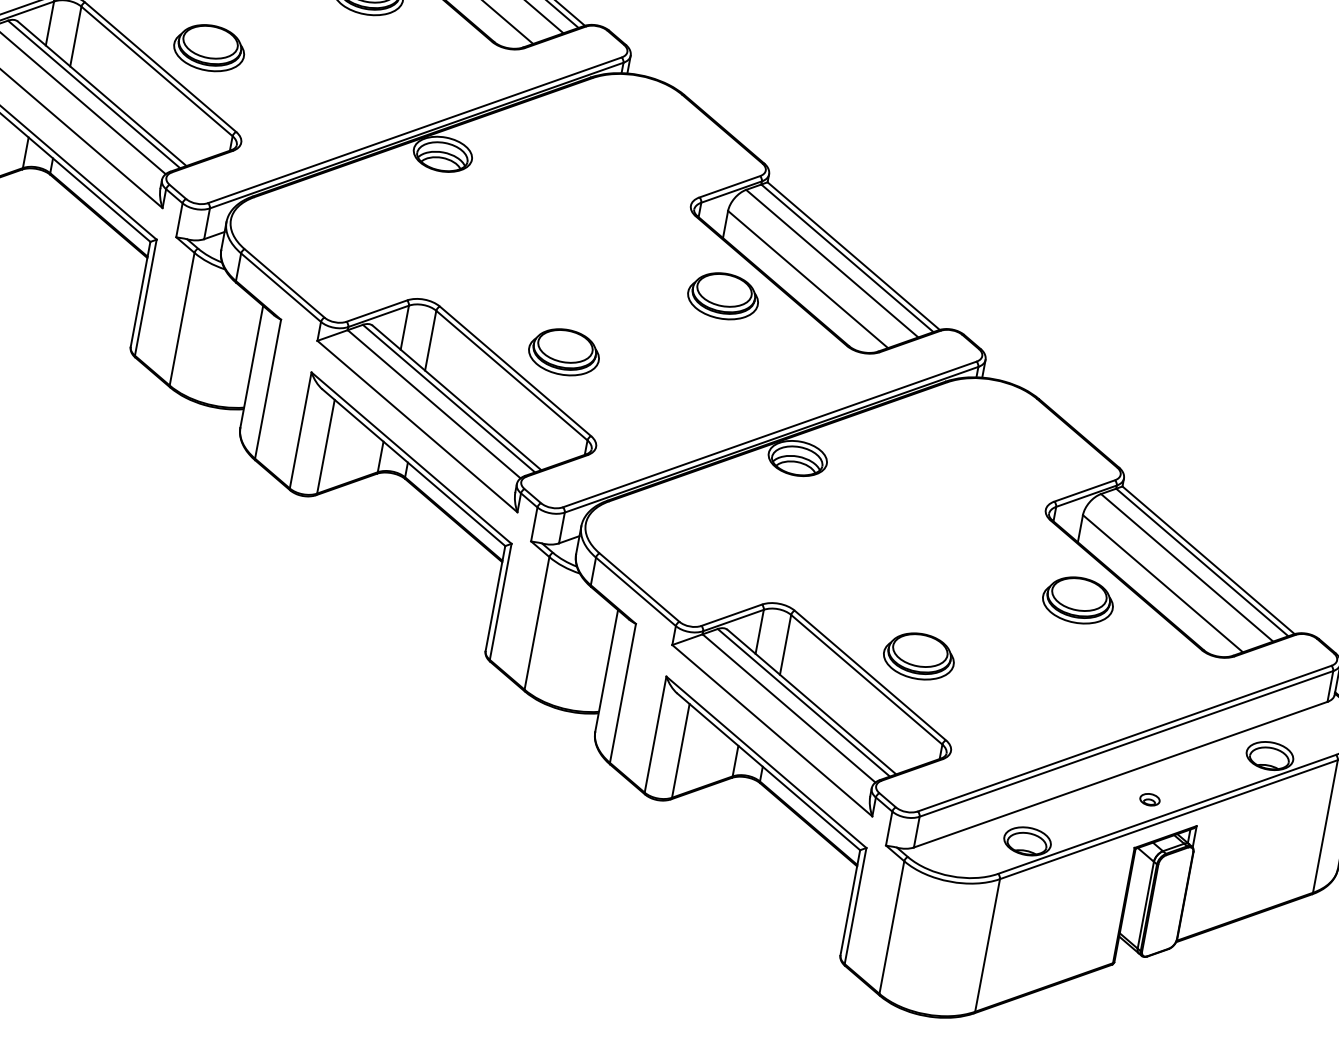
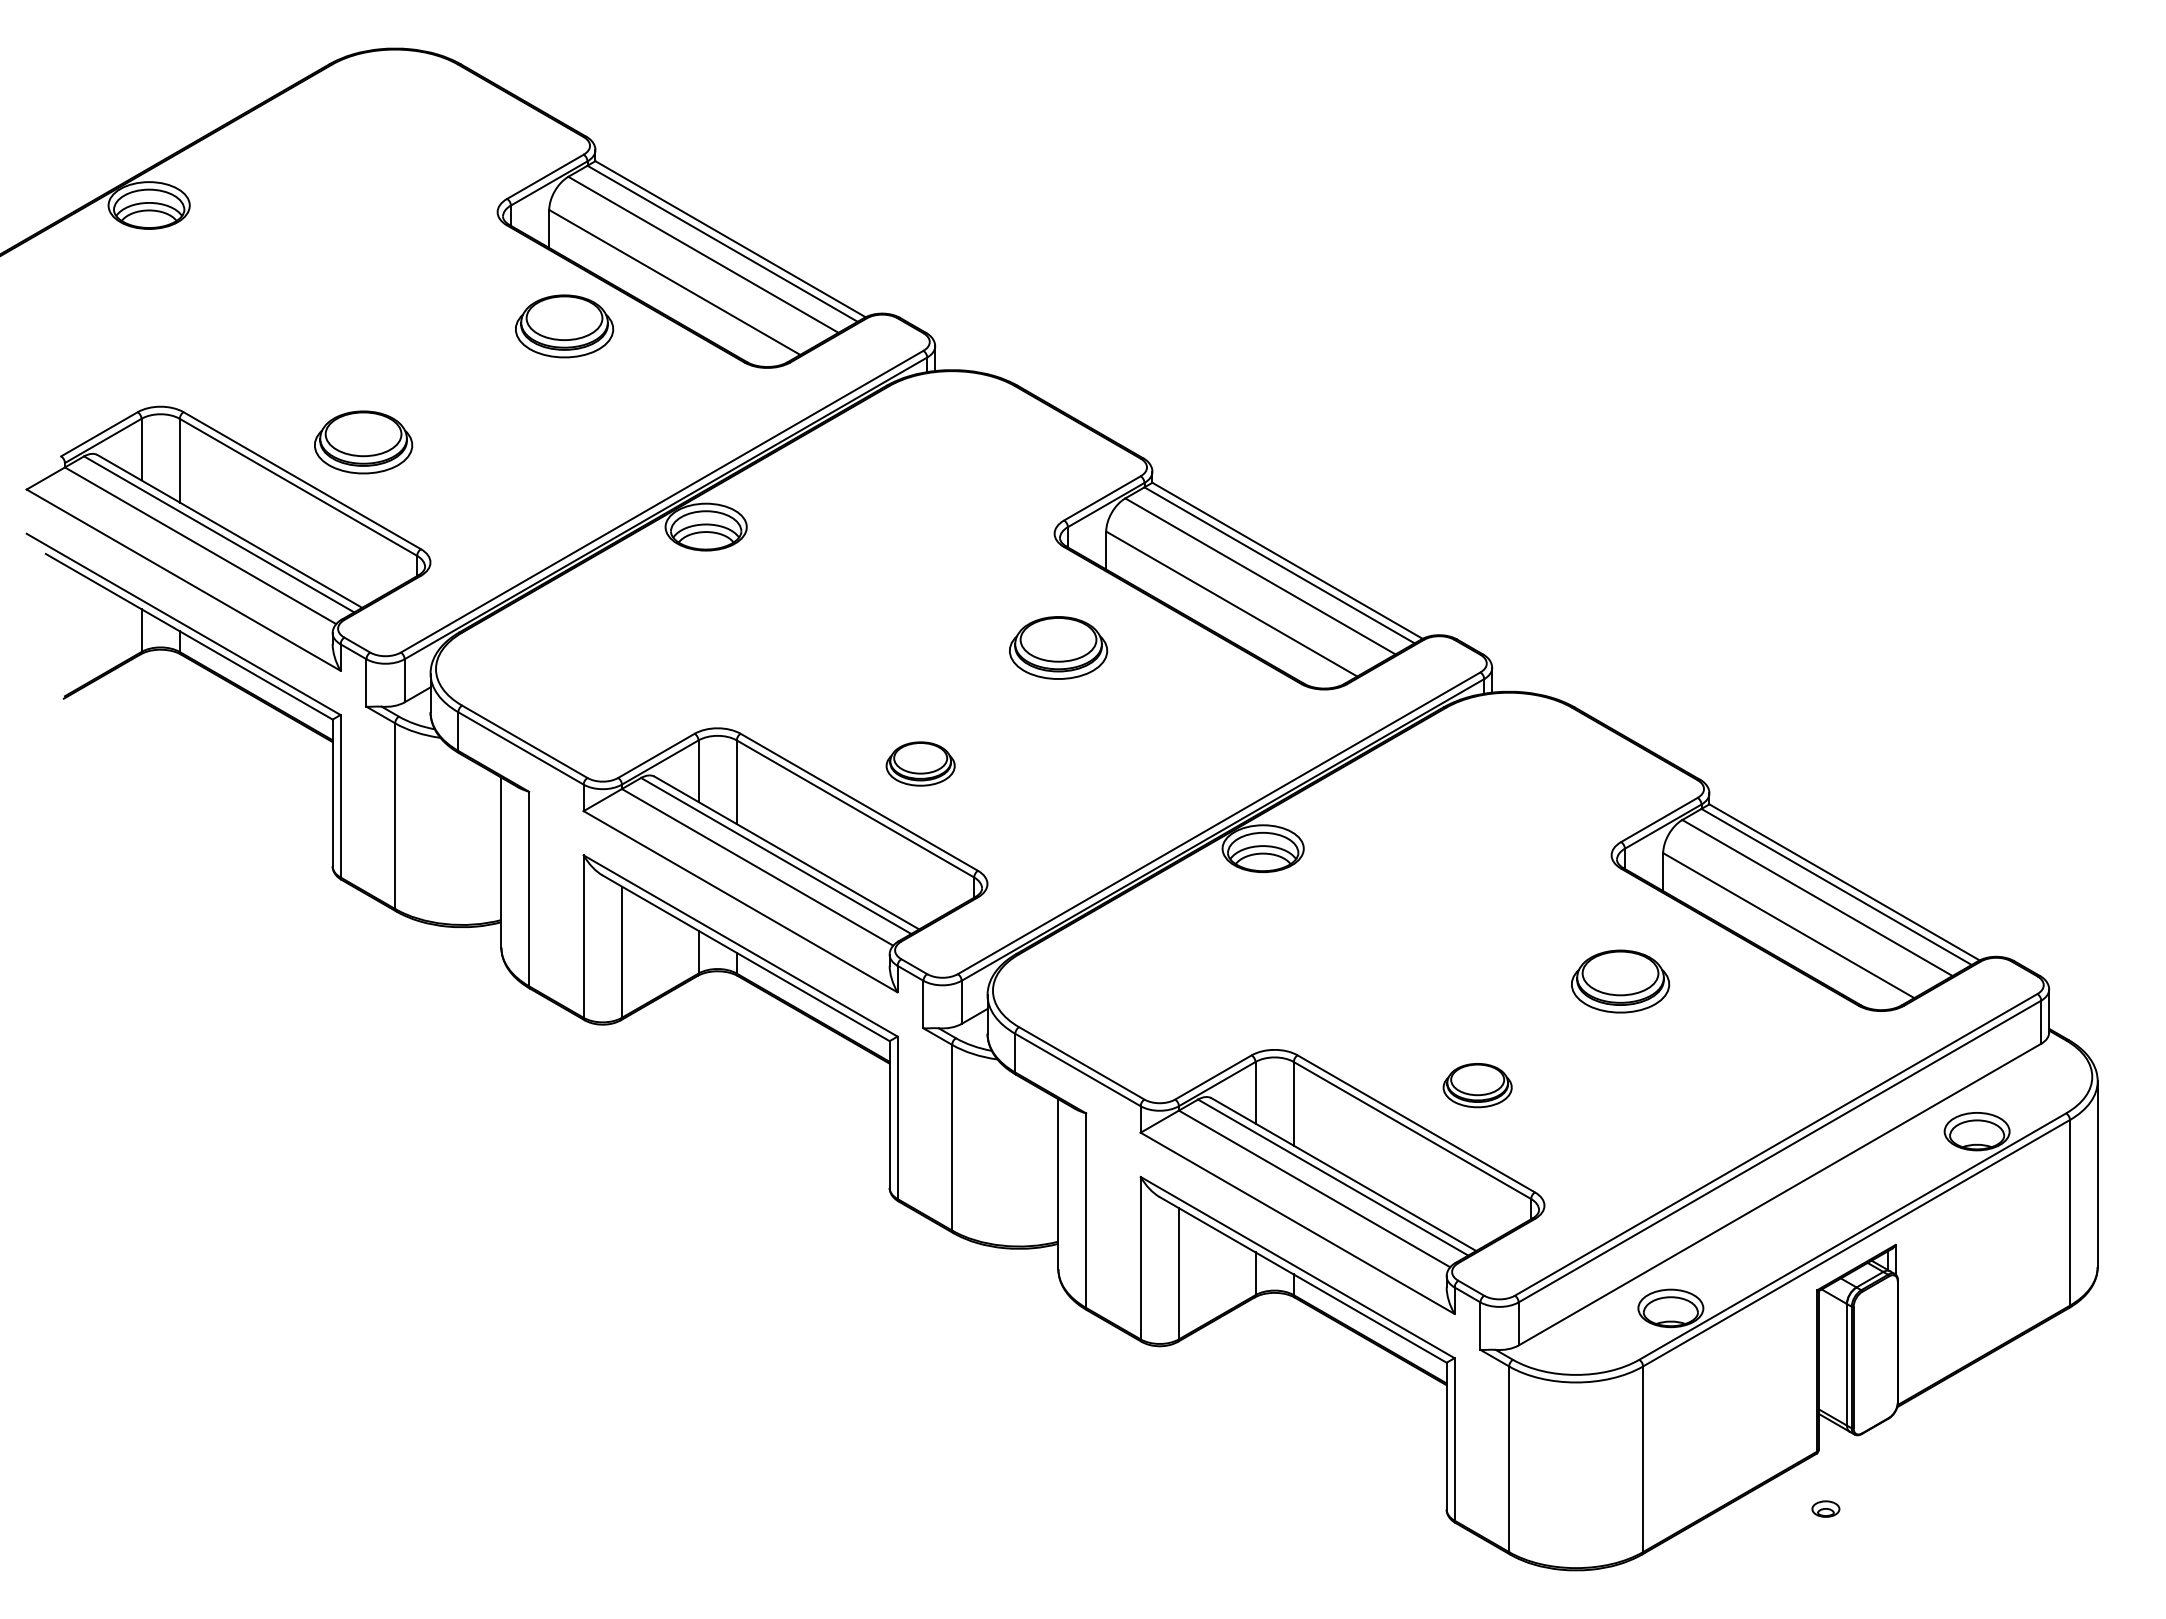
part: (723, 295) -> (1058, 647), moved
part: (564, 351) -> (920, 763), size x0.7
part: (1078, 600) -> (1620, 981), moved
part: (919, 656) -> (1477, 1085), size x0.7
part: (1149, 799) -> (1825, 1508), moved

